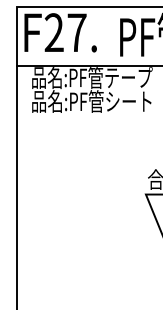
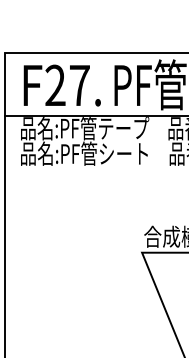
text: (59, 32) -> (61, 85), moved

